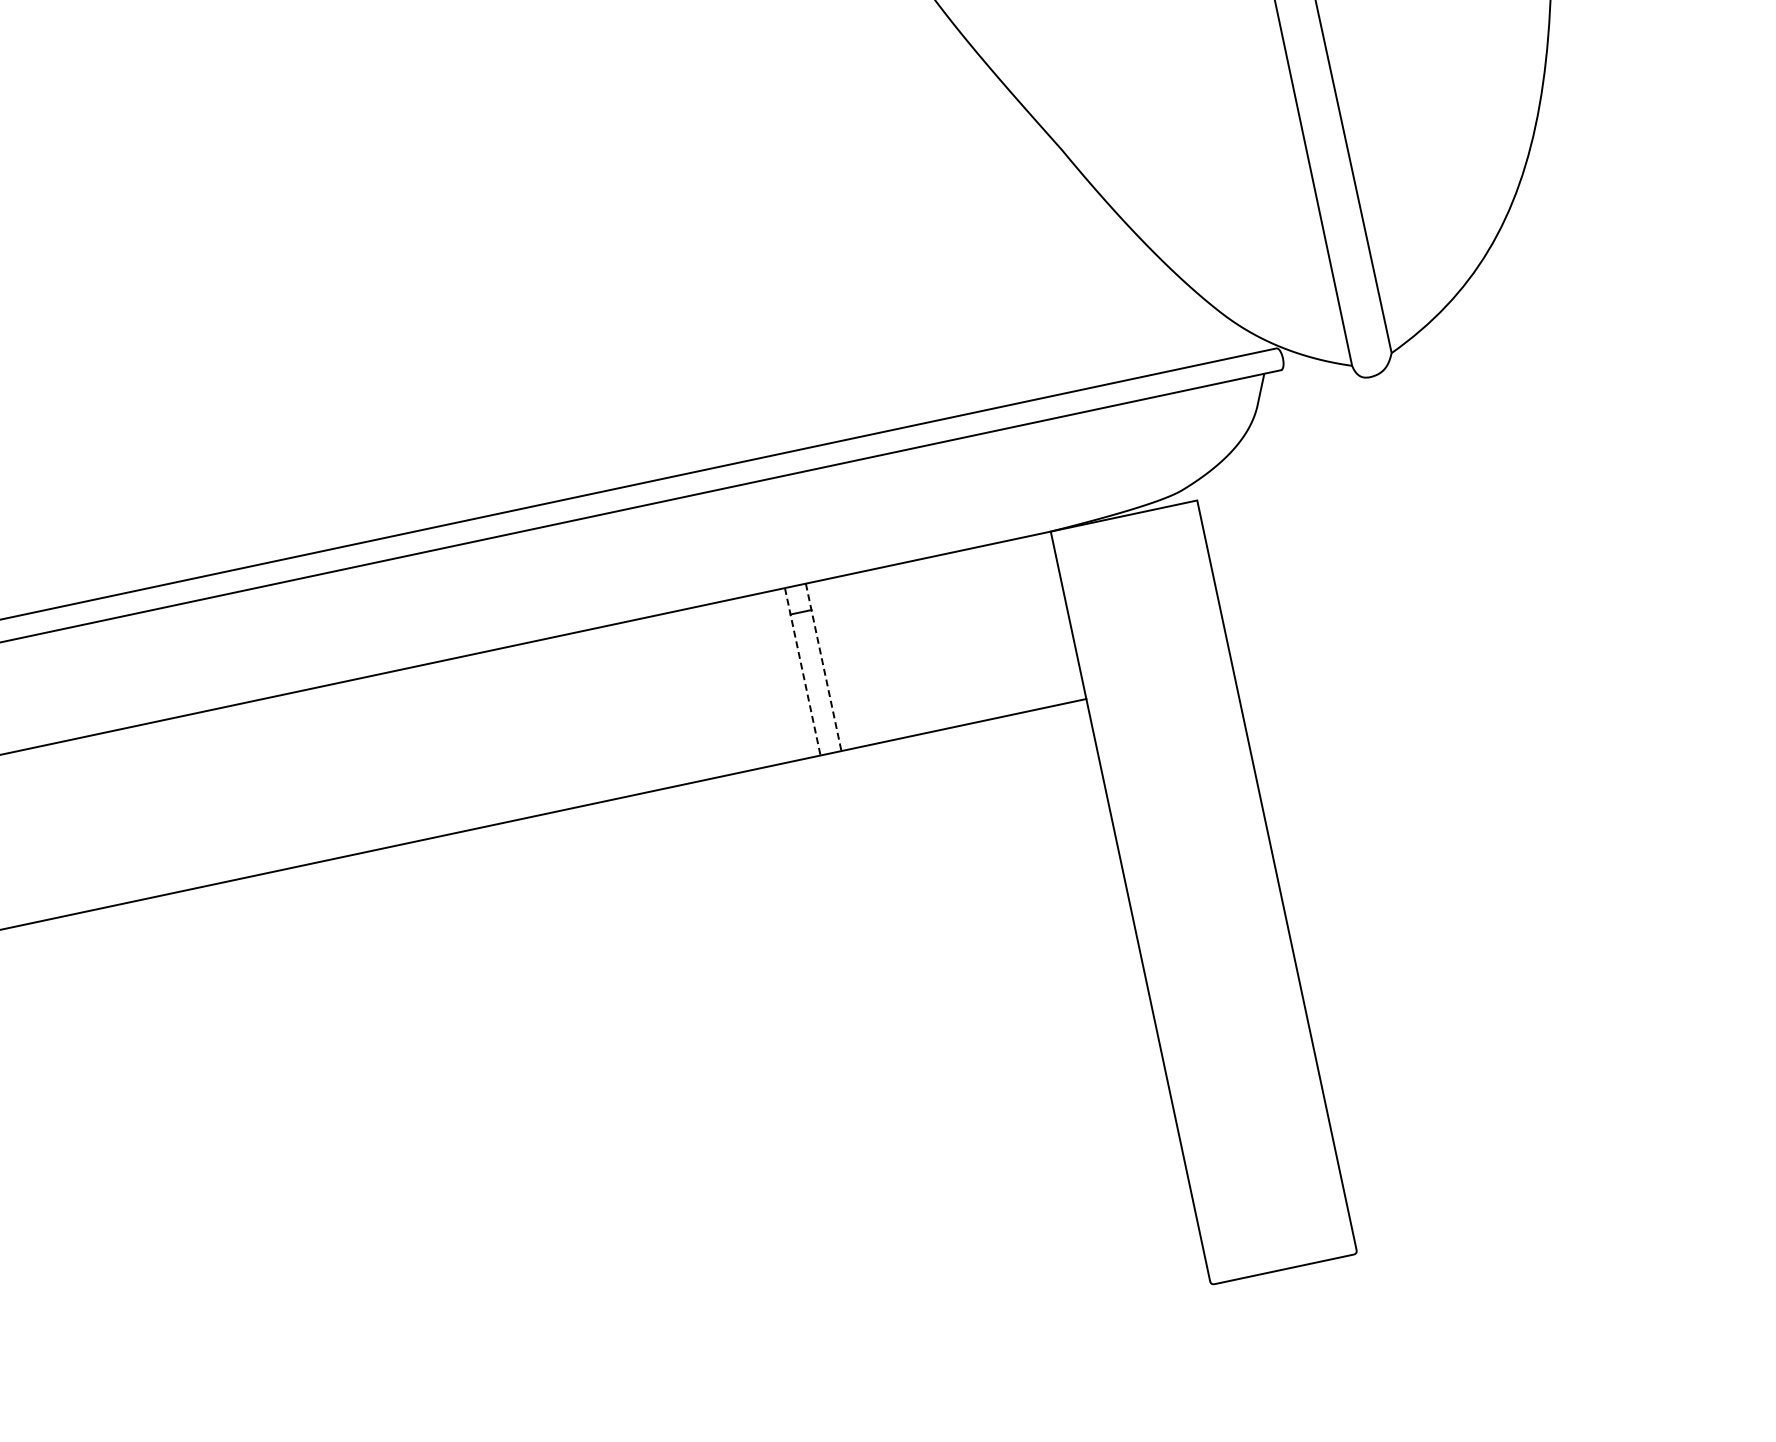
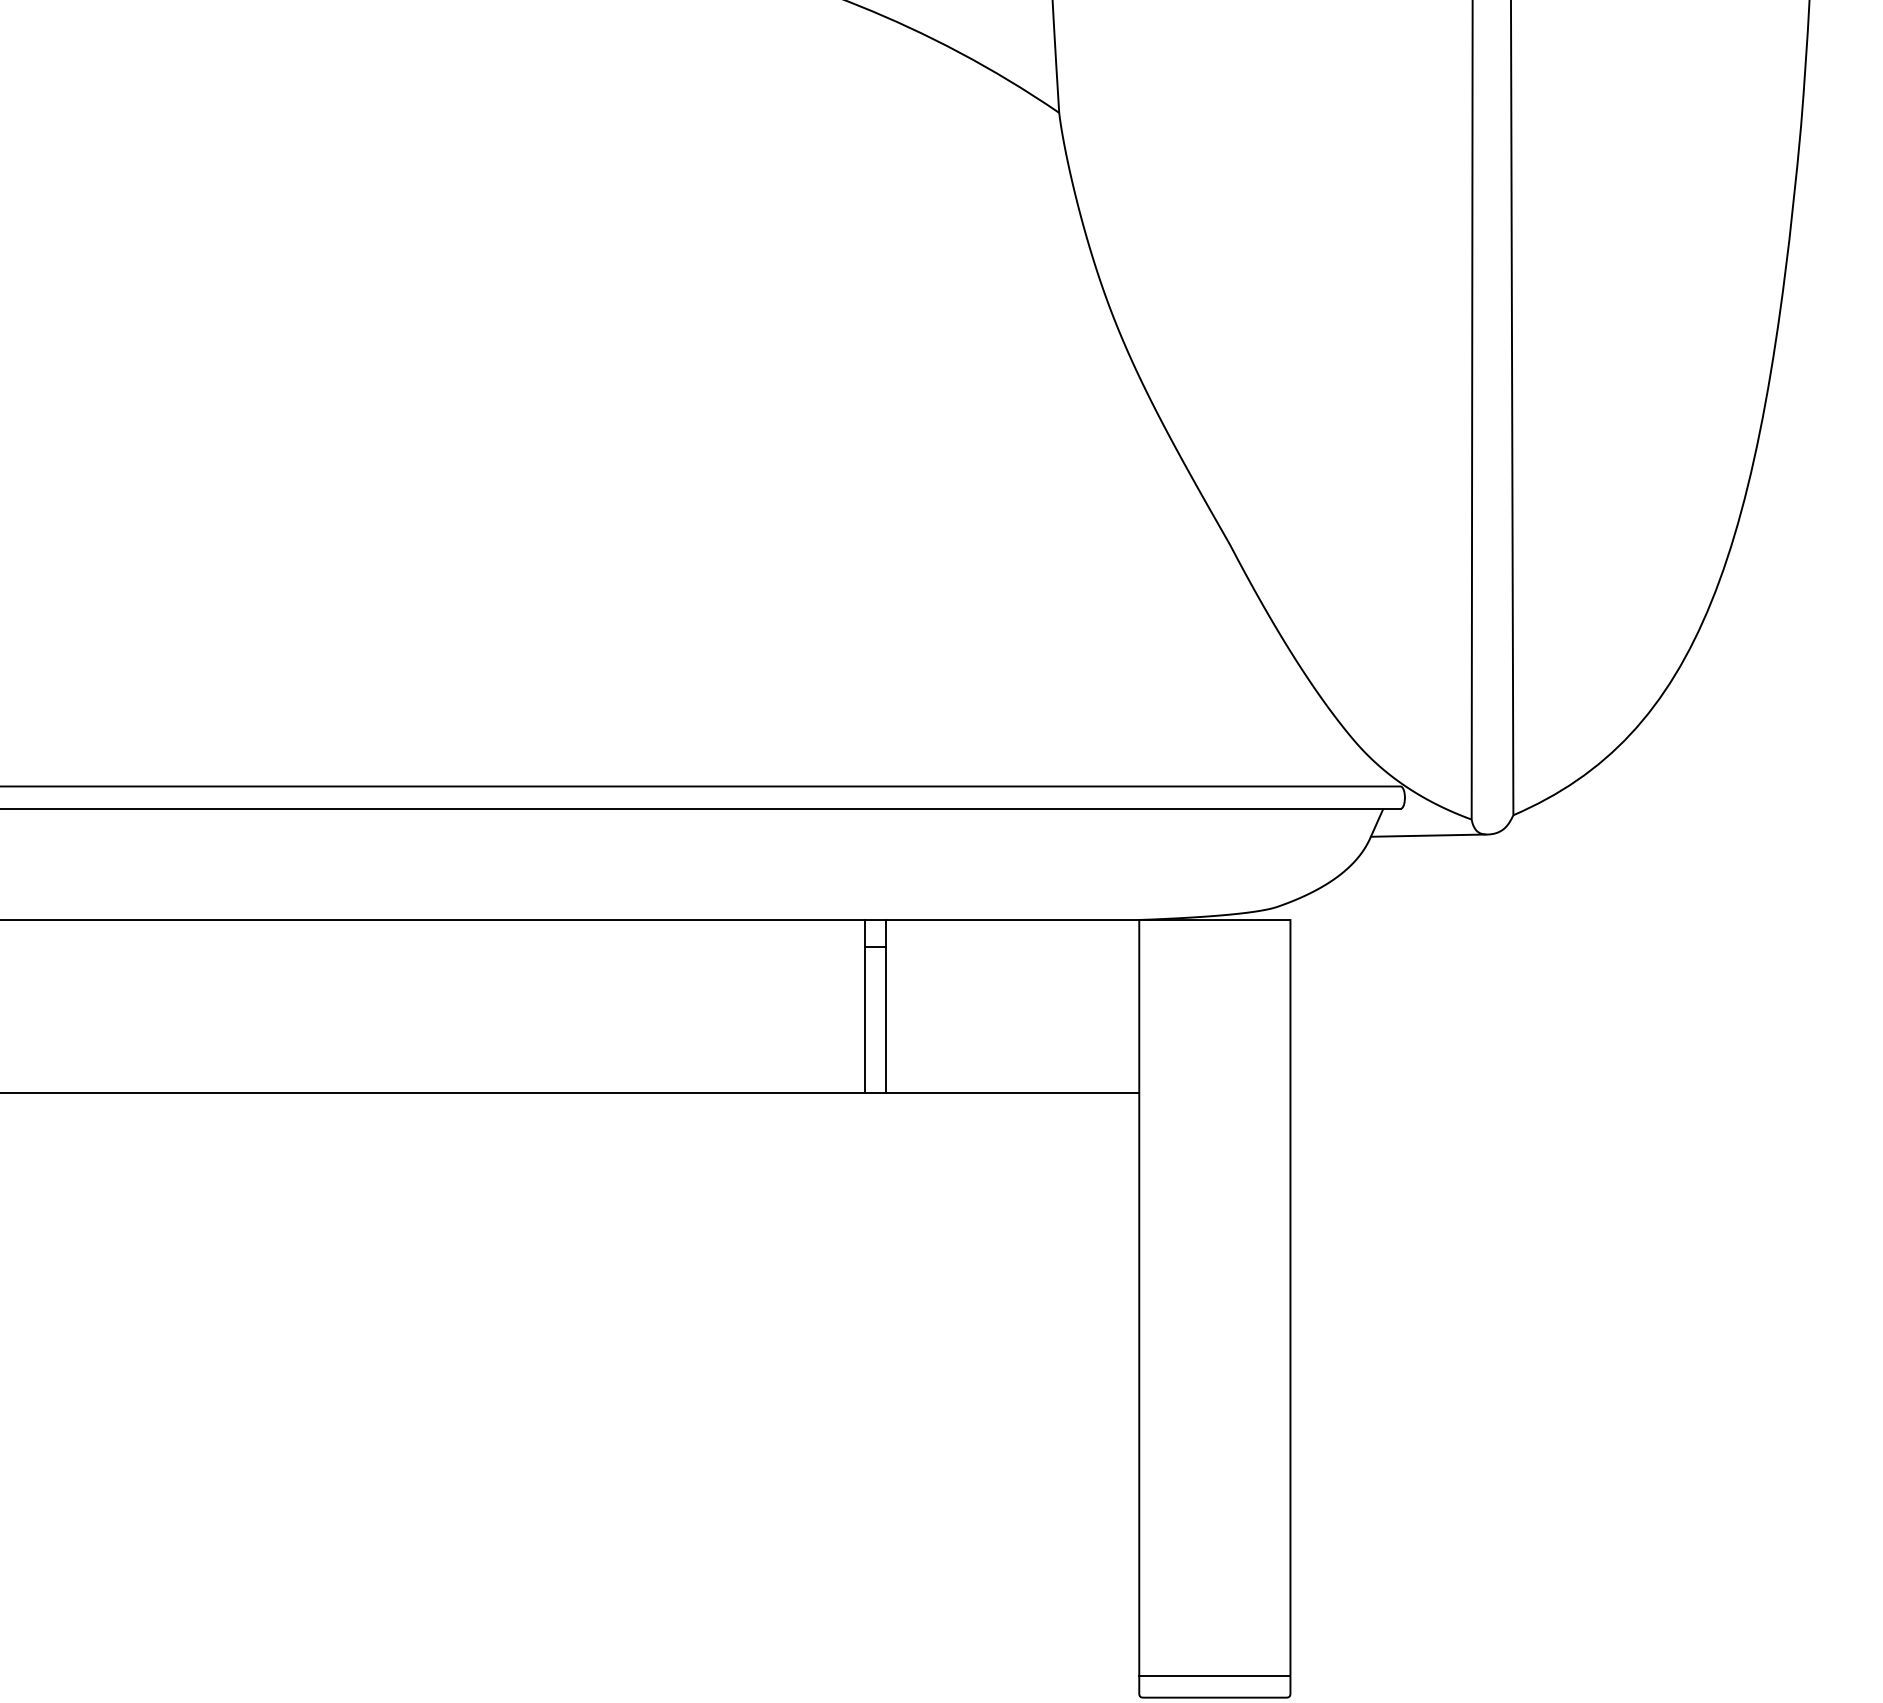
line: (1312, 390) -> (1427, 835), added
line: (823, 667) -> (886, 1006), dashed -> solid
line: (802, 671) -> (864, 1006), dashed -> solid
line: (1279, 1248) -> (1214, 1676), added

